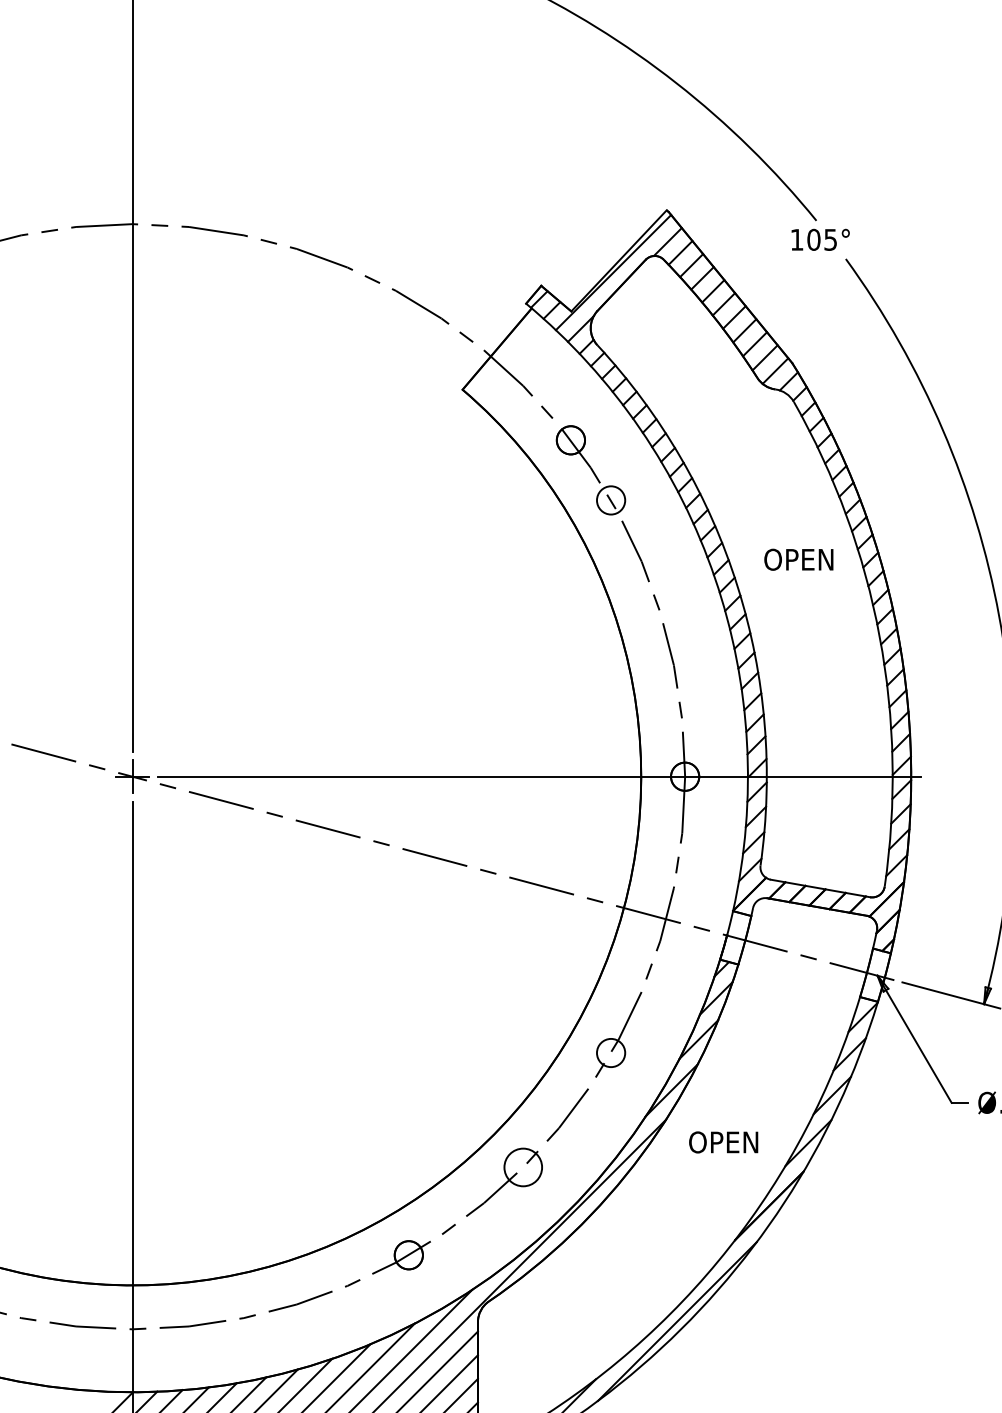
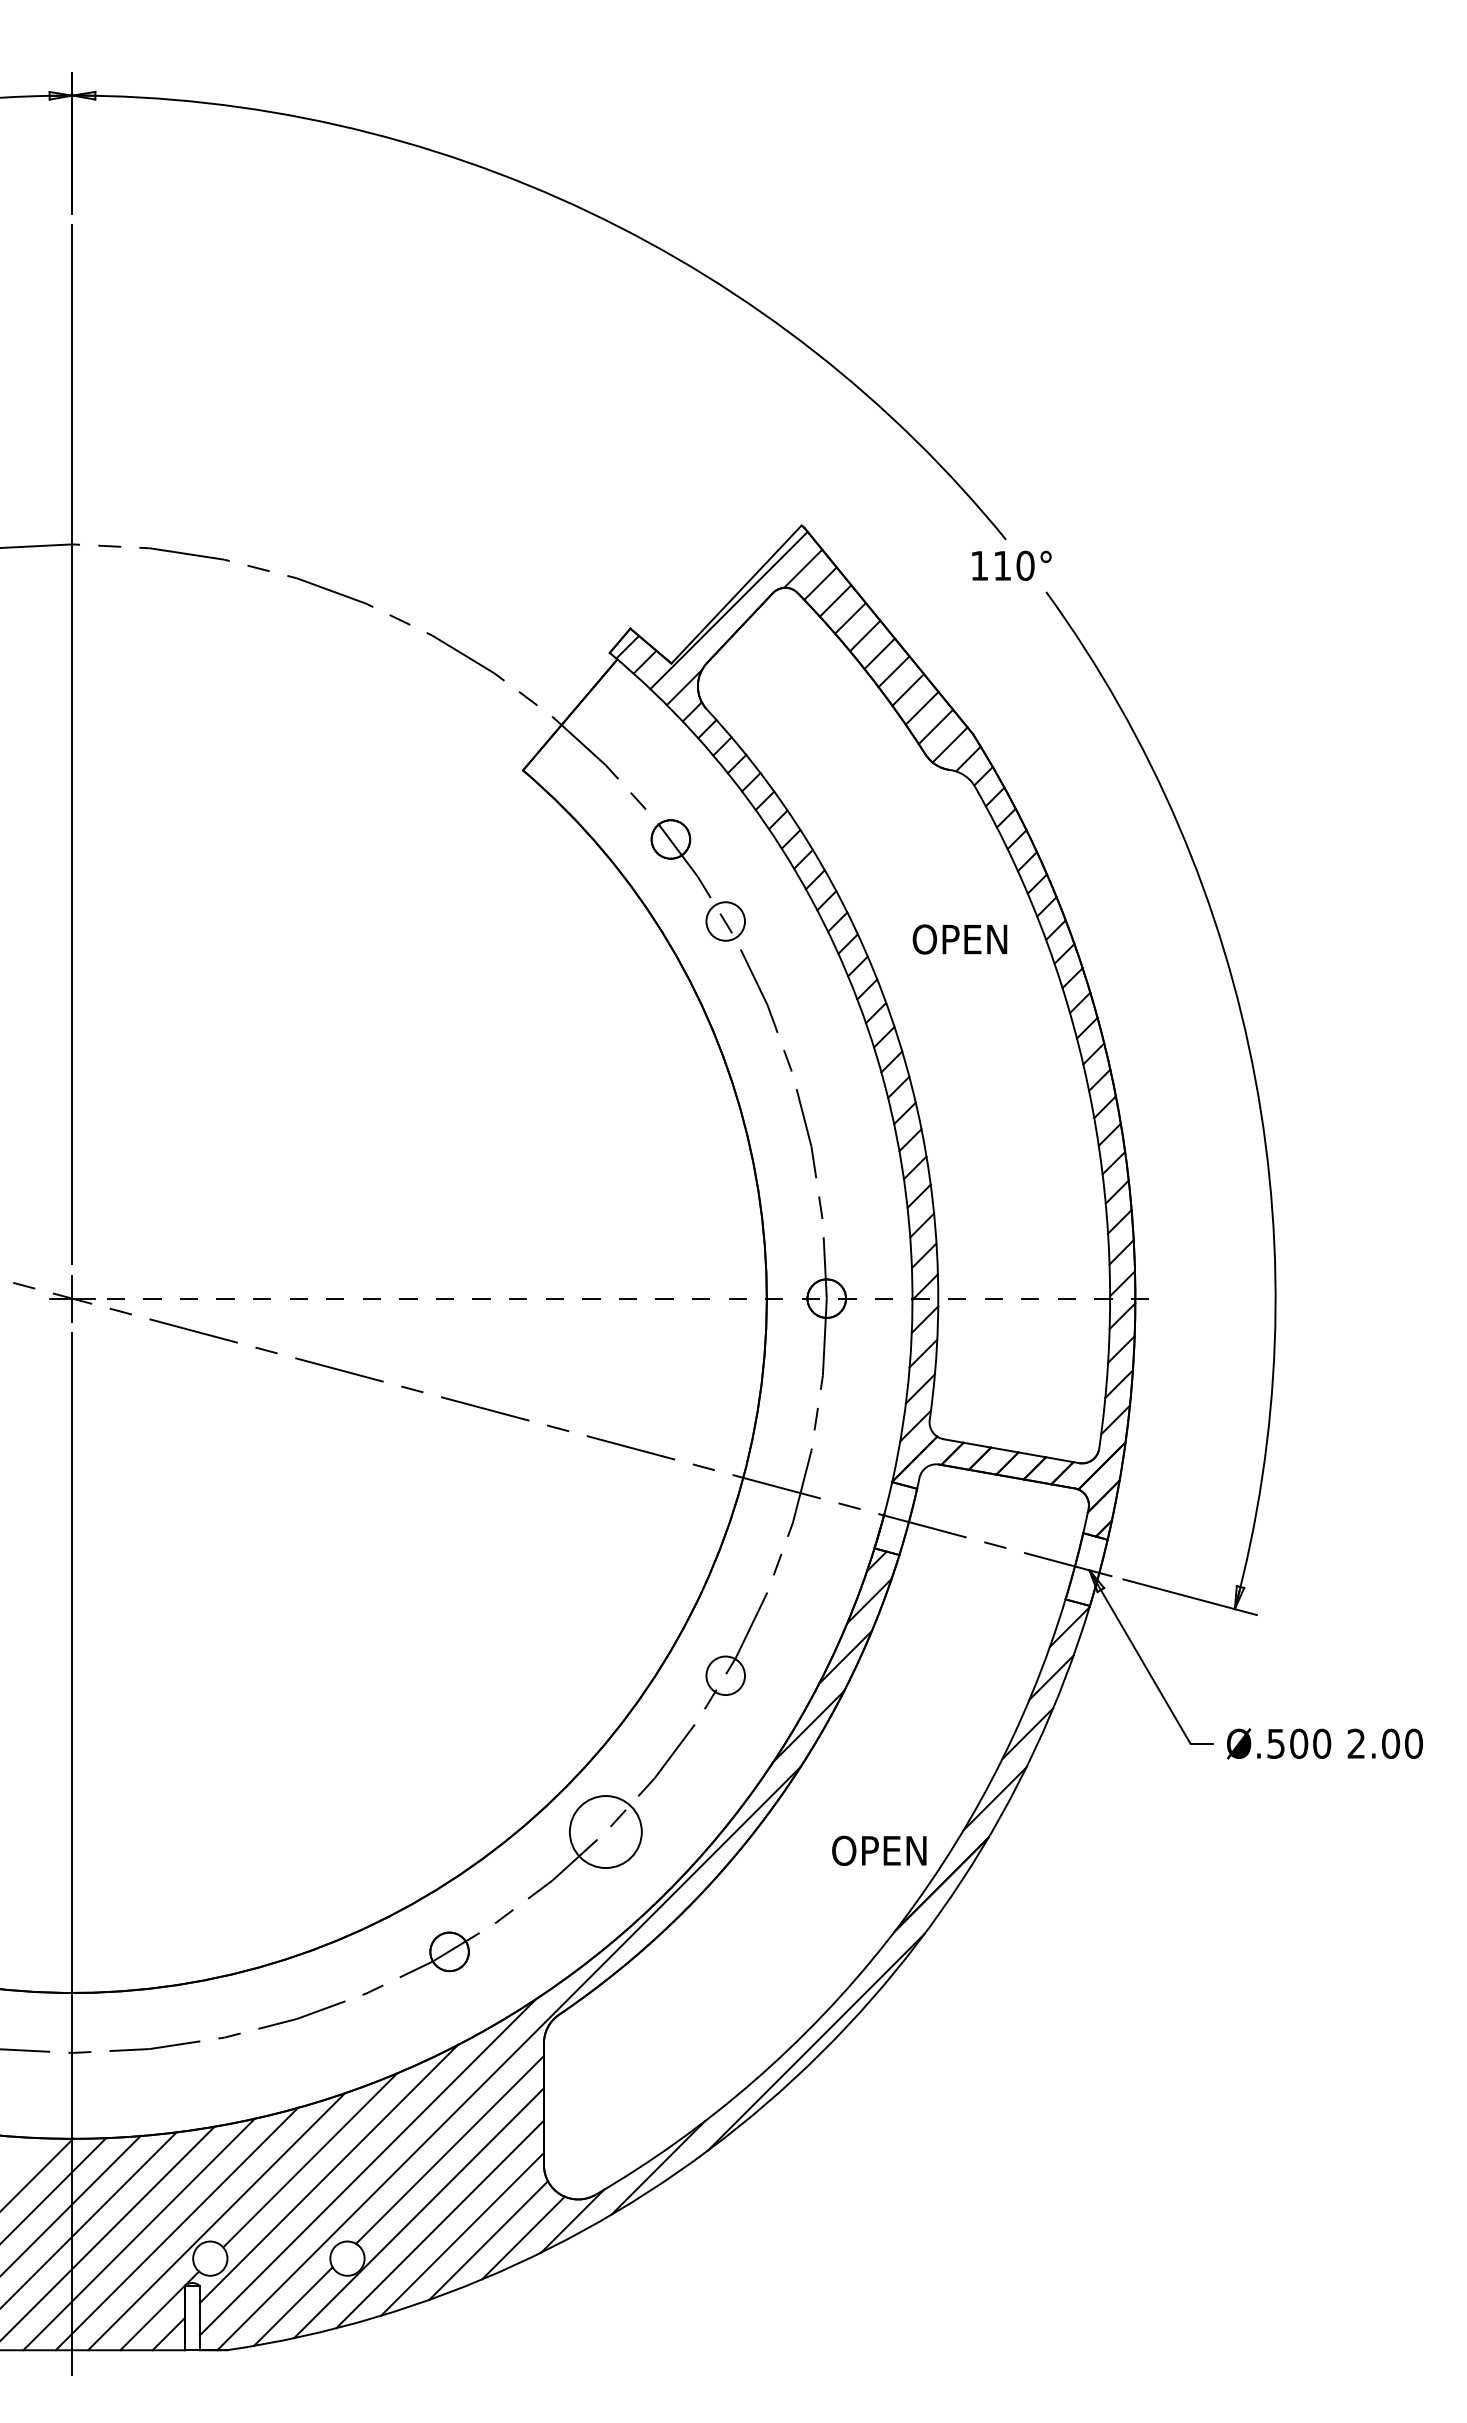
text: (821, 239) -> (1013, 565), 105° -> 110°
text: (798, 559) -> (959, 939), moved
line: (539, 776) -> (628, 1298), solid -> dashed
text: (723, 1142) -> (879, 1850), moved
circle: (523, 1167) -> (605, 1831), size x1.4

